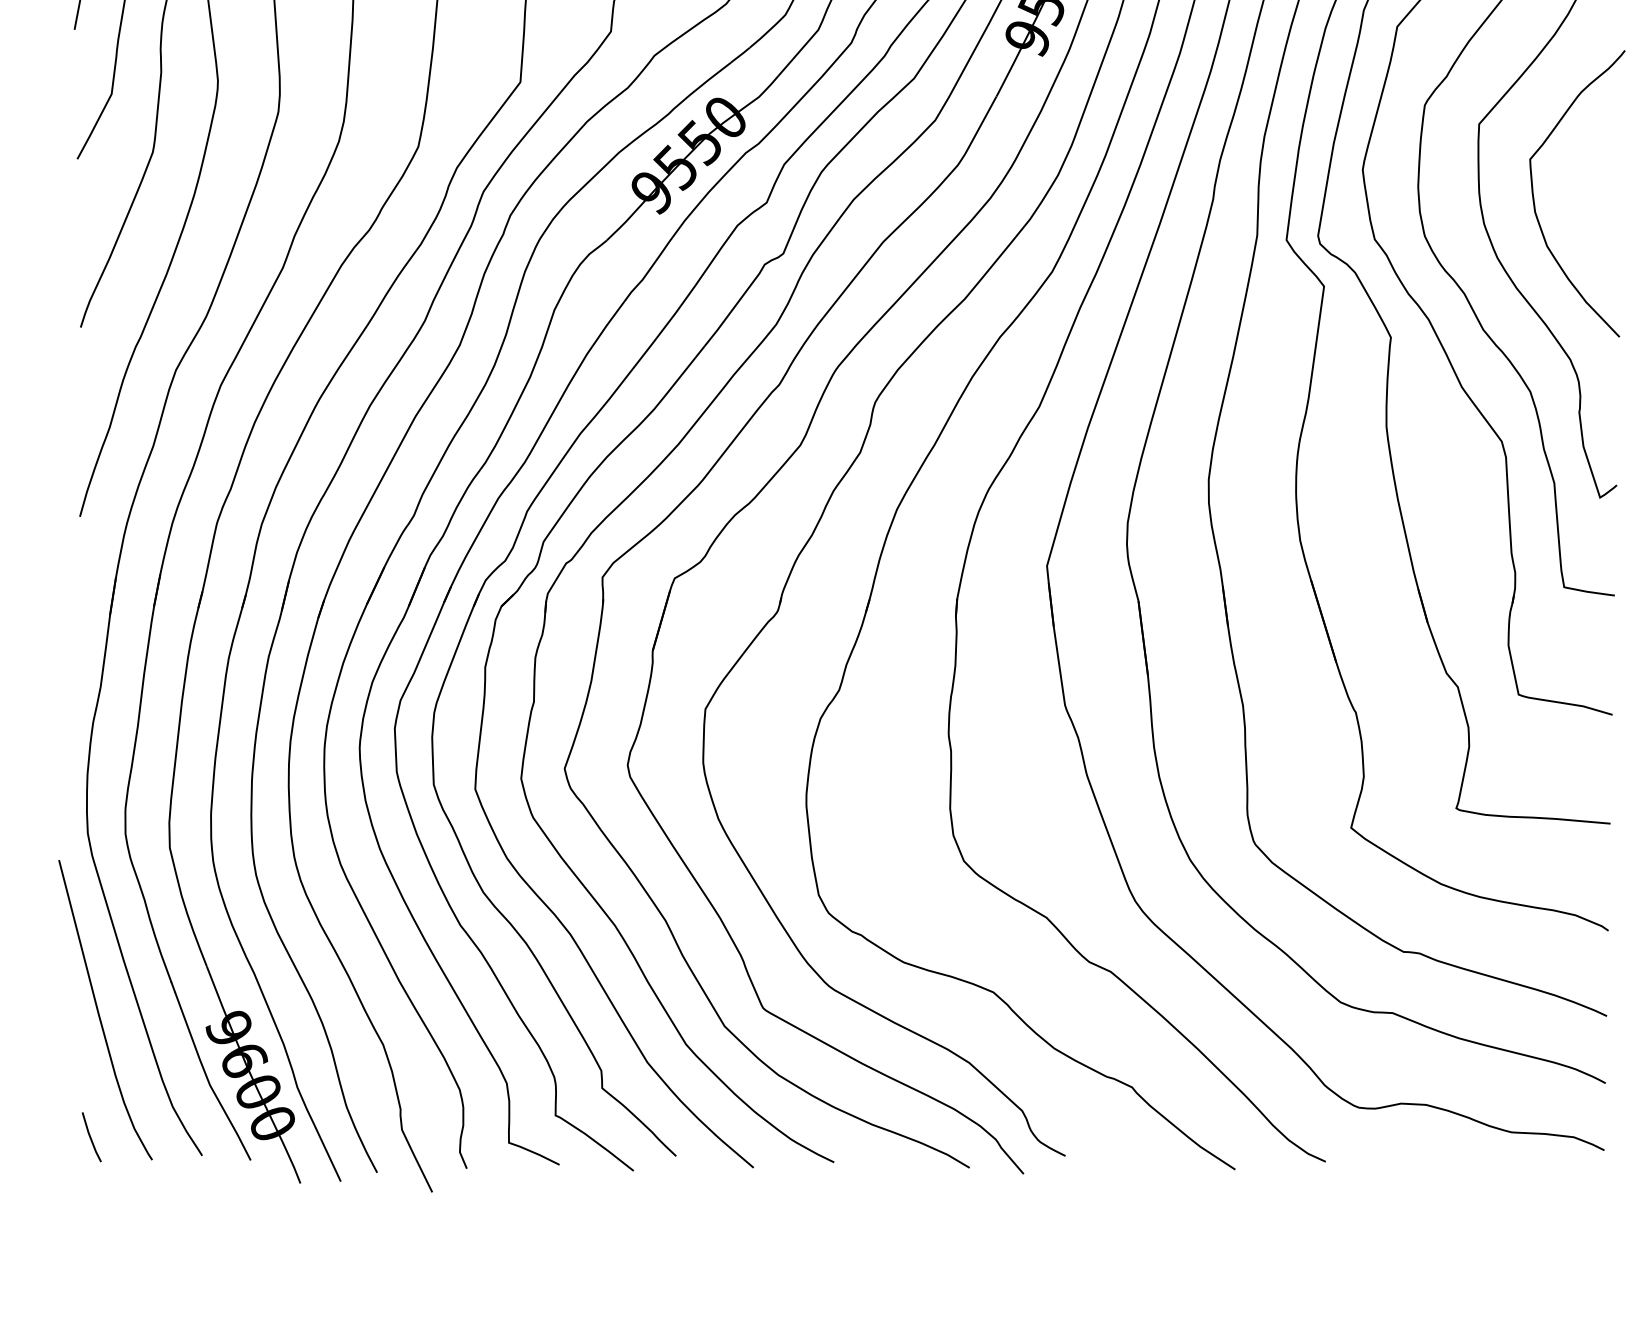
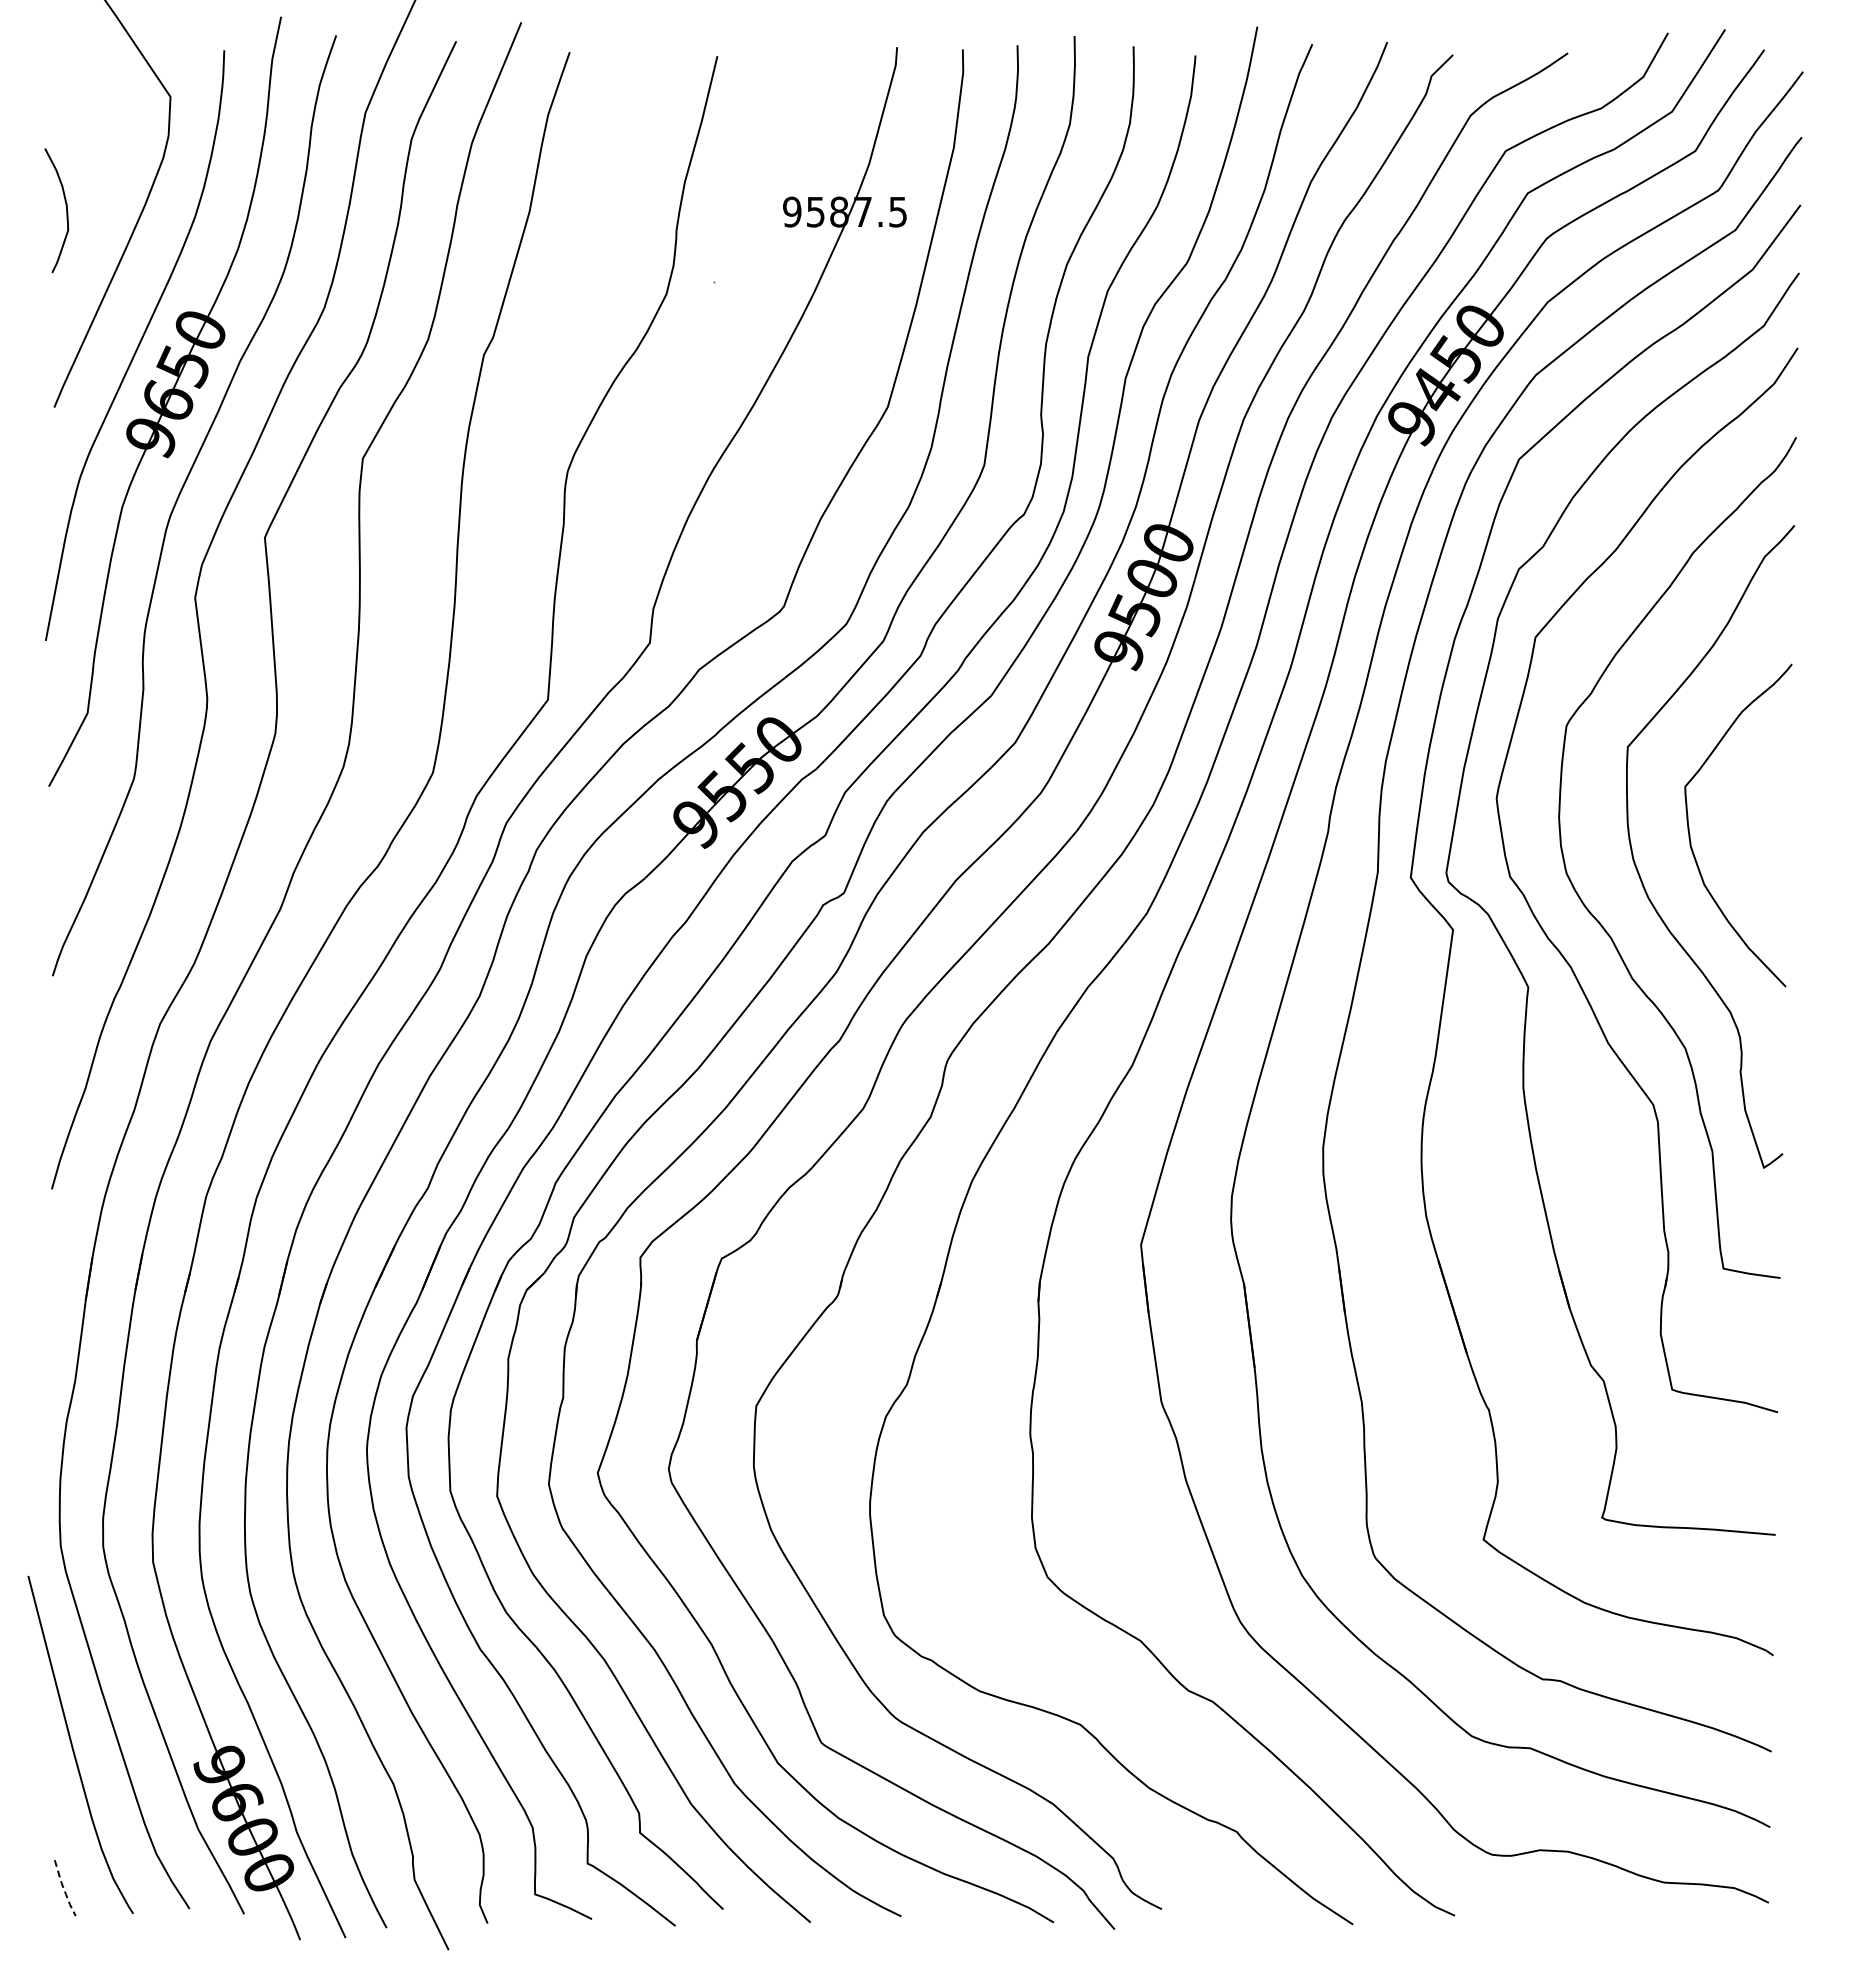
line: (90, 1137) -> (63, 1888), solid -> dashed

